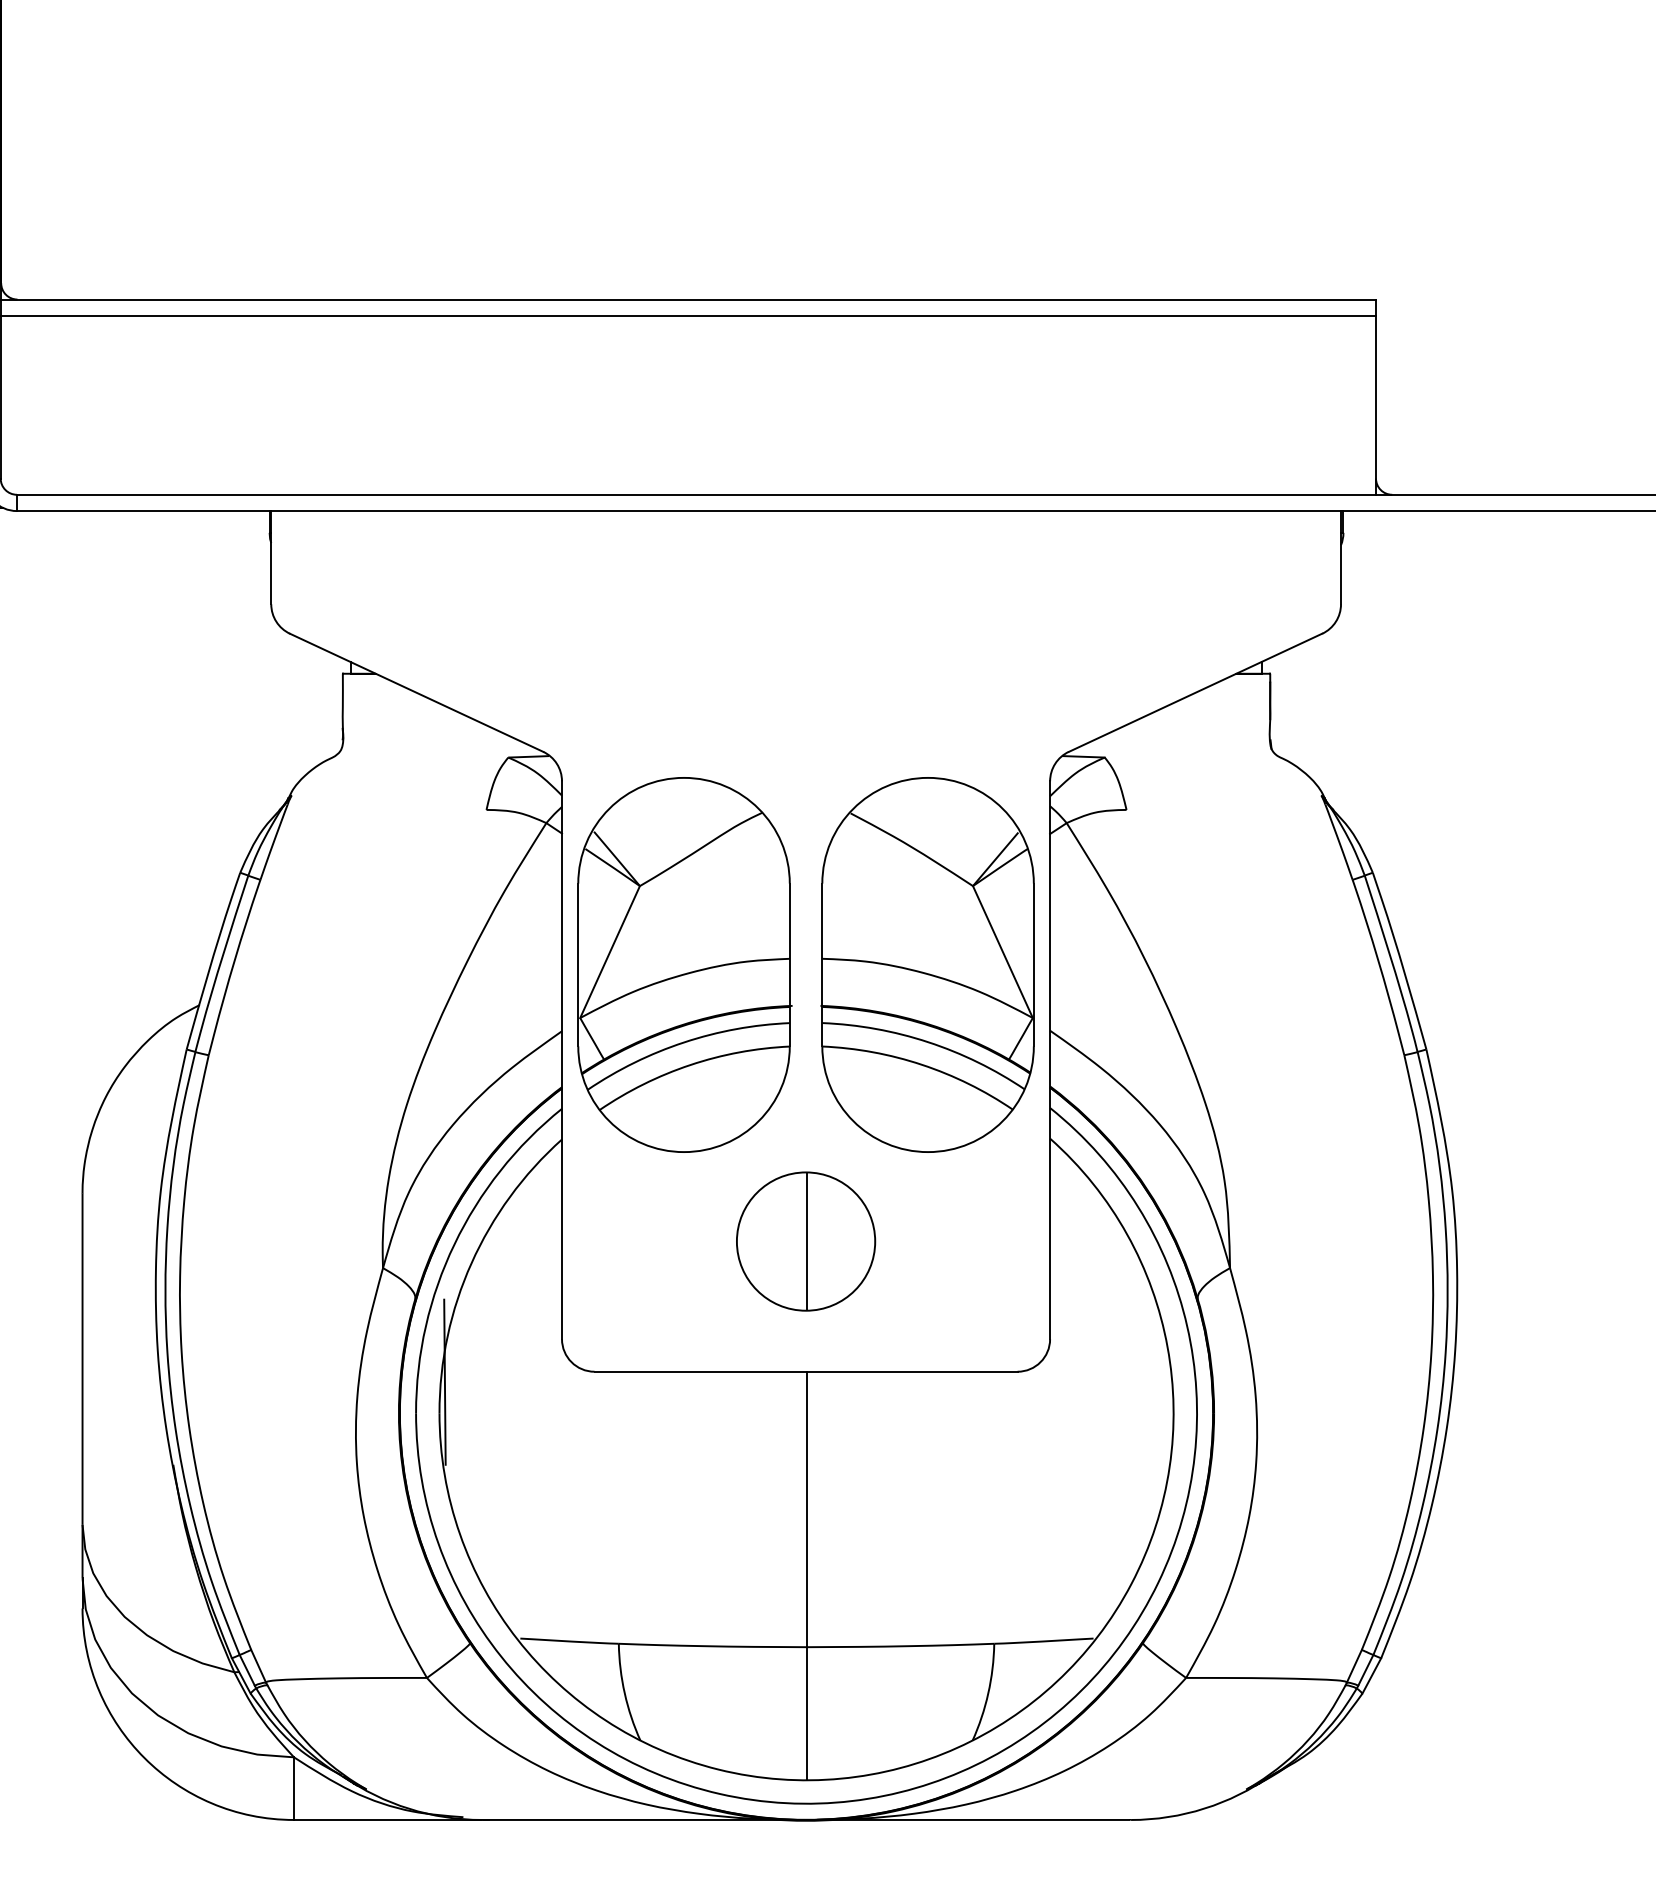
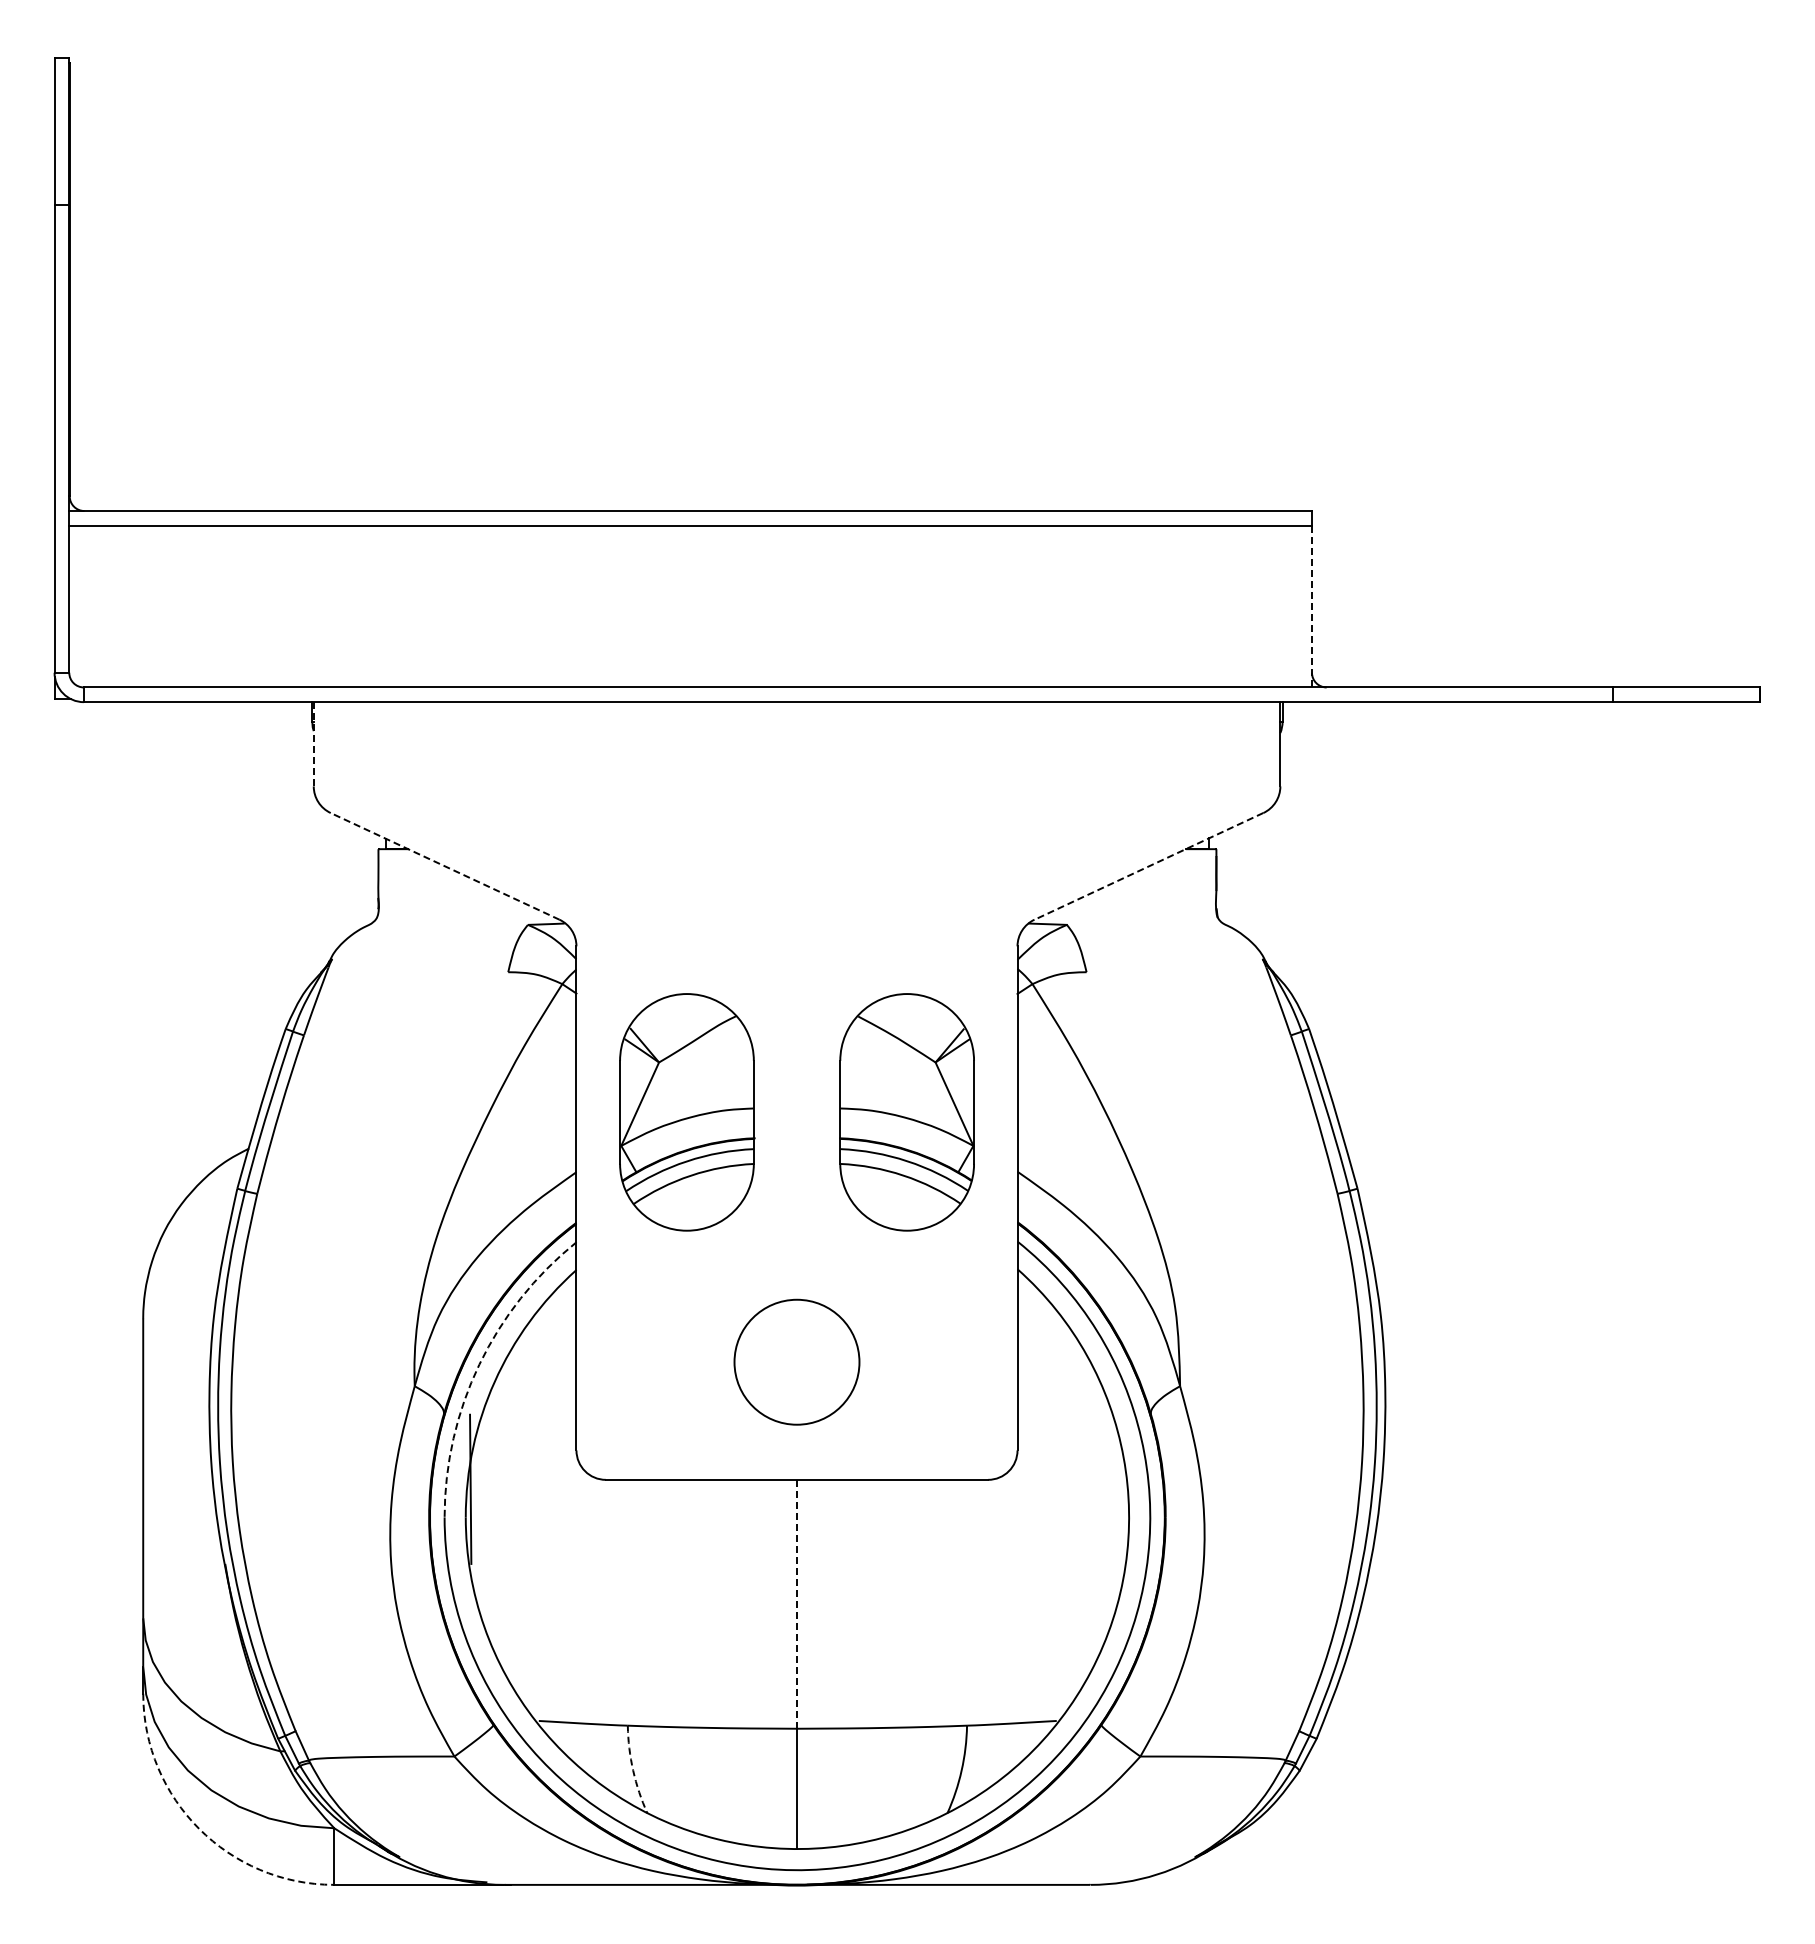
line: (1375, 405) -> (1311, 606), solid -> dashed
line: (270, 556) -> (313, 743), solid -> dashed
line: (415, 692) -> (444, 866), solid -> dashed
line: (1195, 692) -> (1148, 866), solid -> dashed
part: (684, 965) -> (687, 1112), size x0.7
part: (927, 965) -> (906, 1112), size x0.7
line: (806, 1240) -> (797, 1361), removed
arc: (454, 1244) -> (479, 1364), solid -> dashed
line: (806, 1509) -> (797, 1604), solid -> dashed
arc: (625, 1693) -> (633, 1770), solid -> dashed
arc: (144, 1757) -> (199, 1828), solid -> dashed

